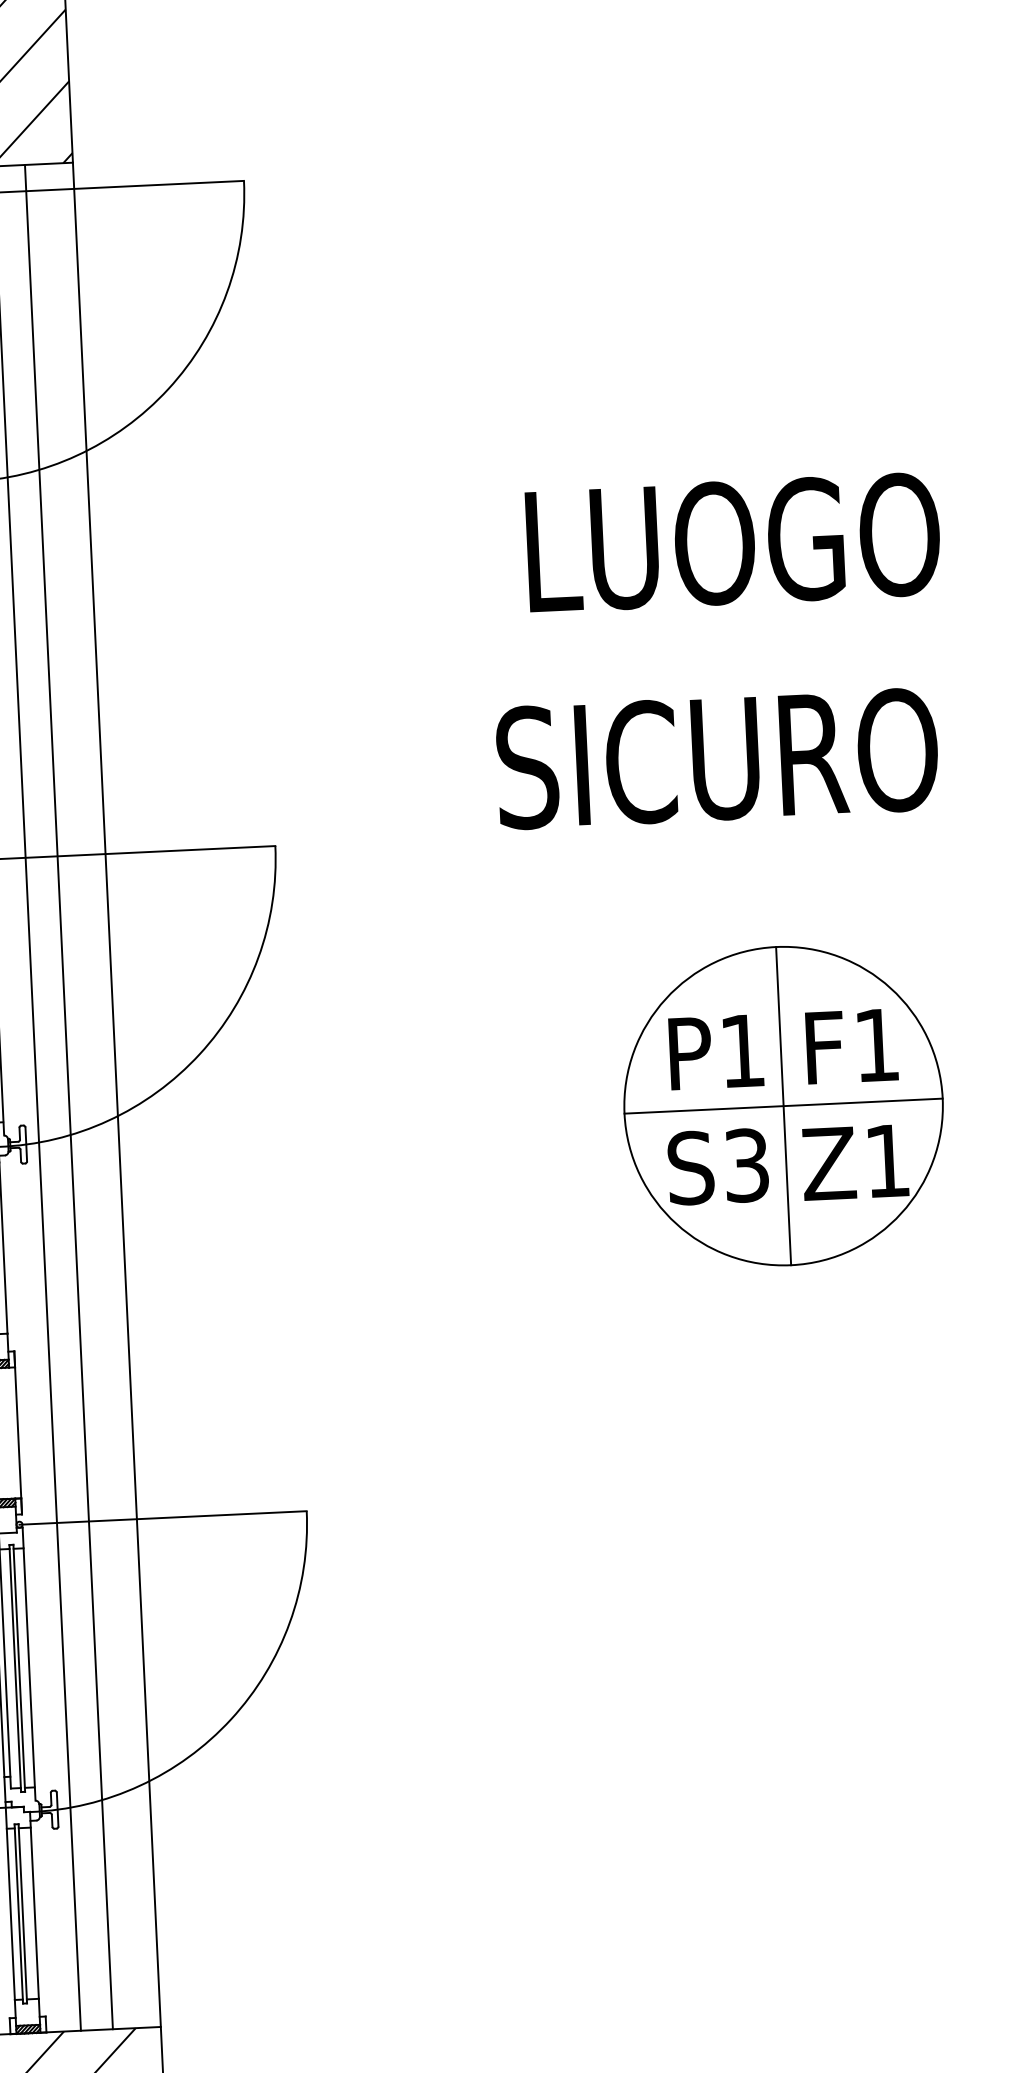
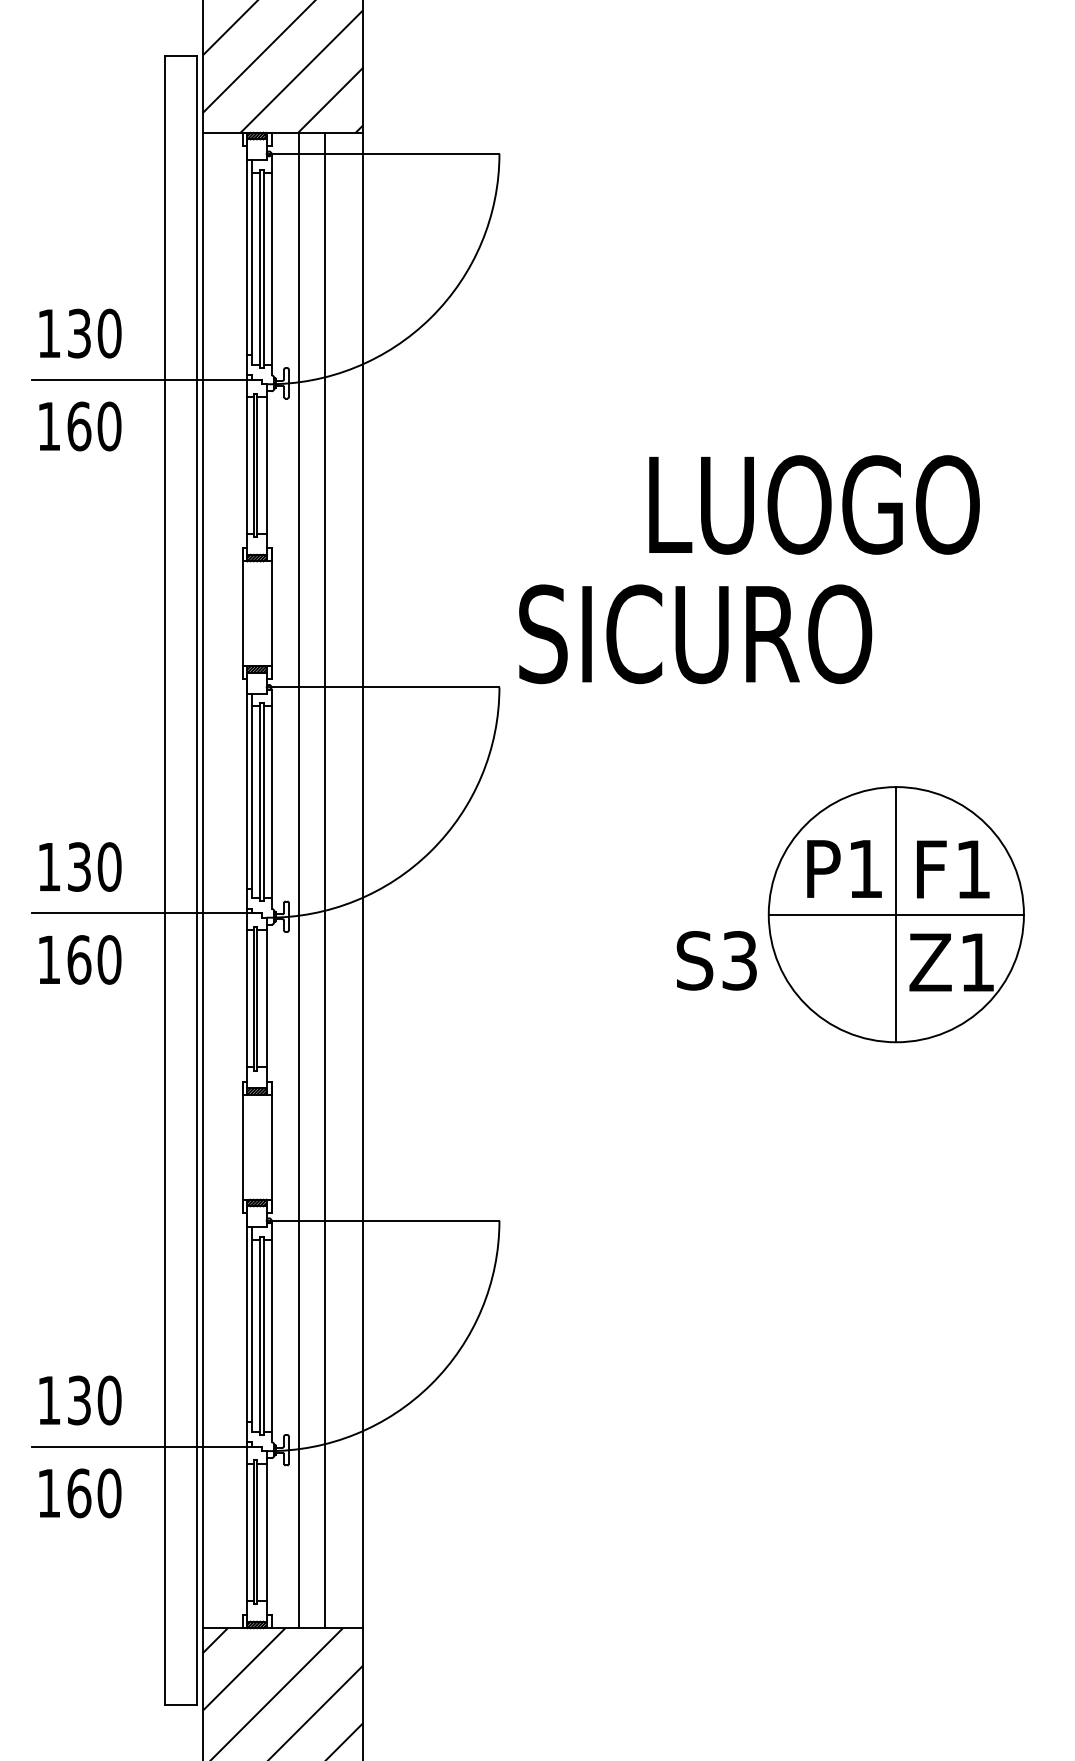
text: (733, 542) -> (814, 504), moved
text: (717, 759) -> (695, 634), moved
text: (717, 1166) -> (716, 960), moved

